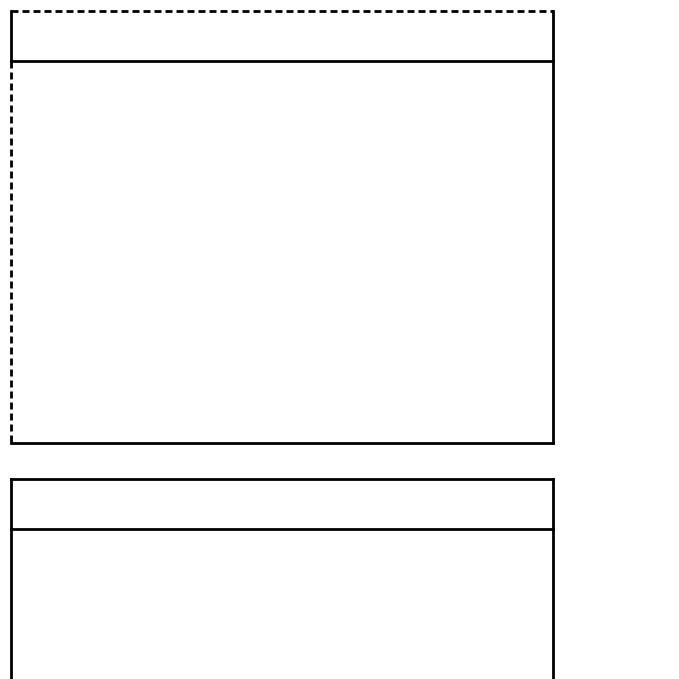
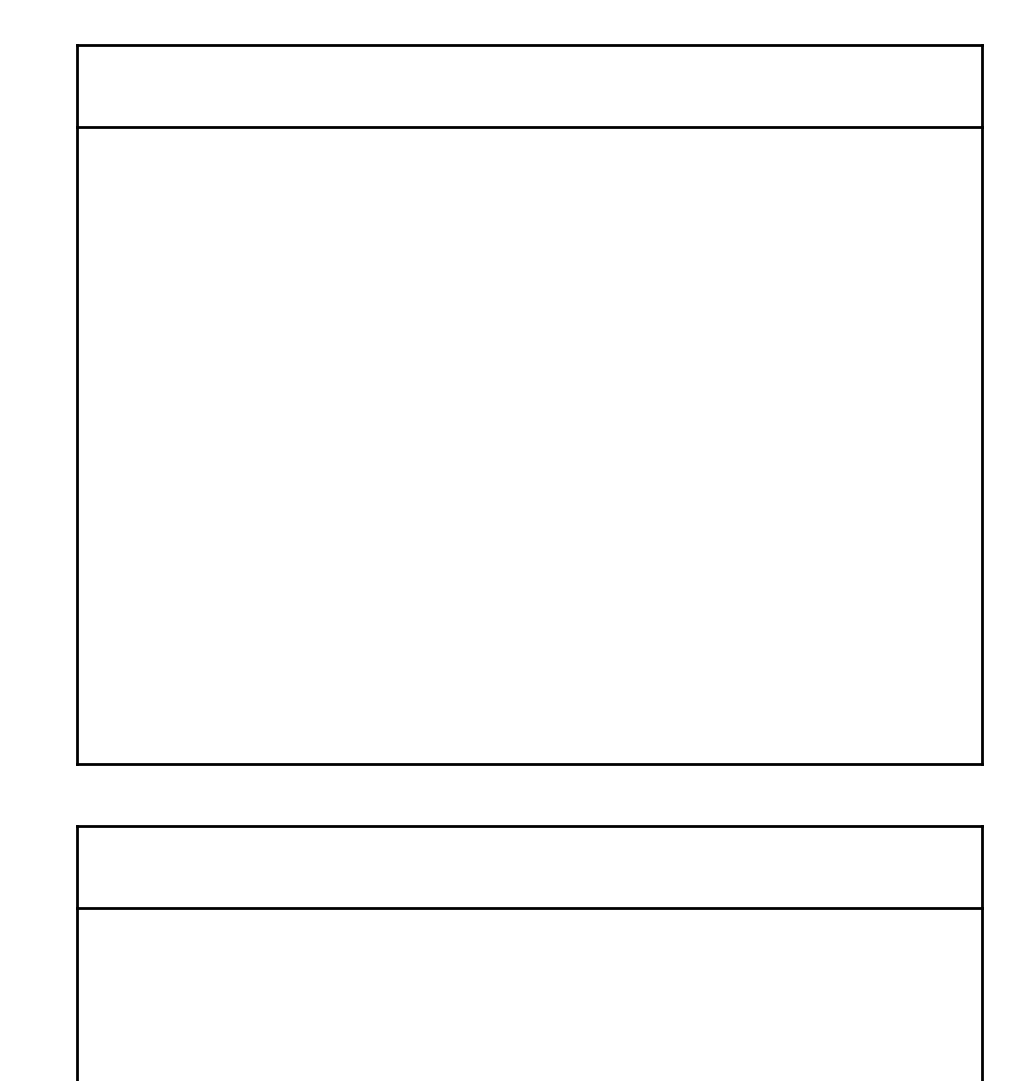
line: (282, 11) -> (530, 45), dashed -> solid
line: (11, 251) -> (78, 445), dashed -> solid

